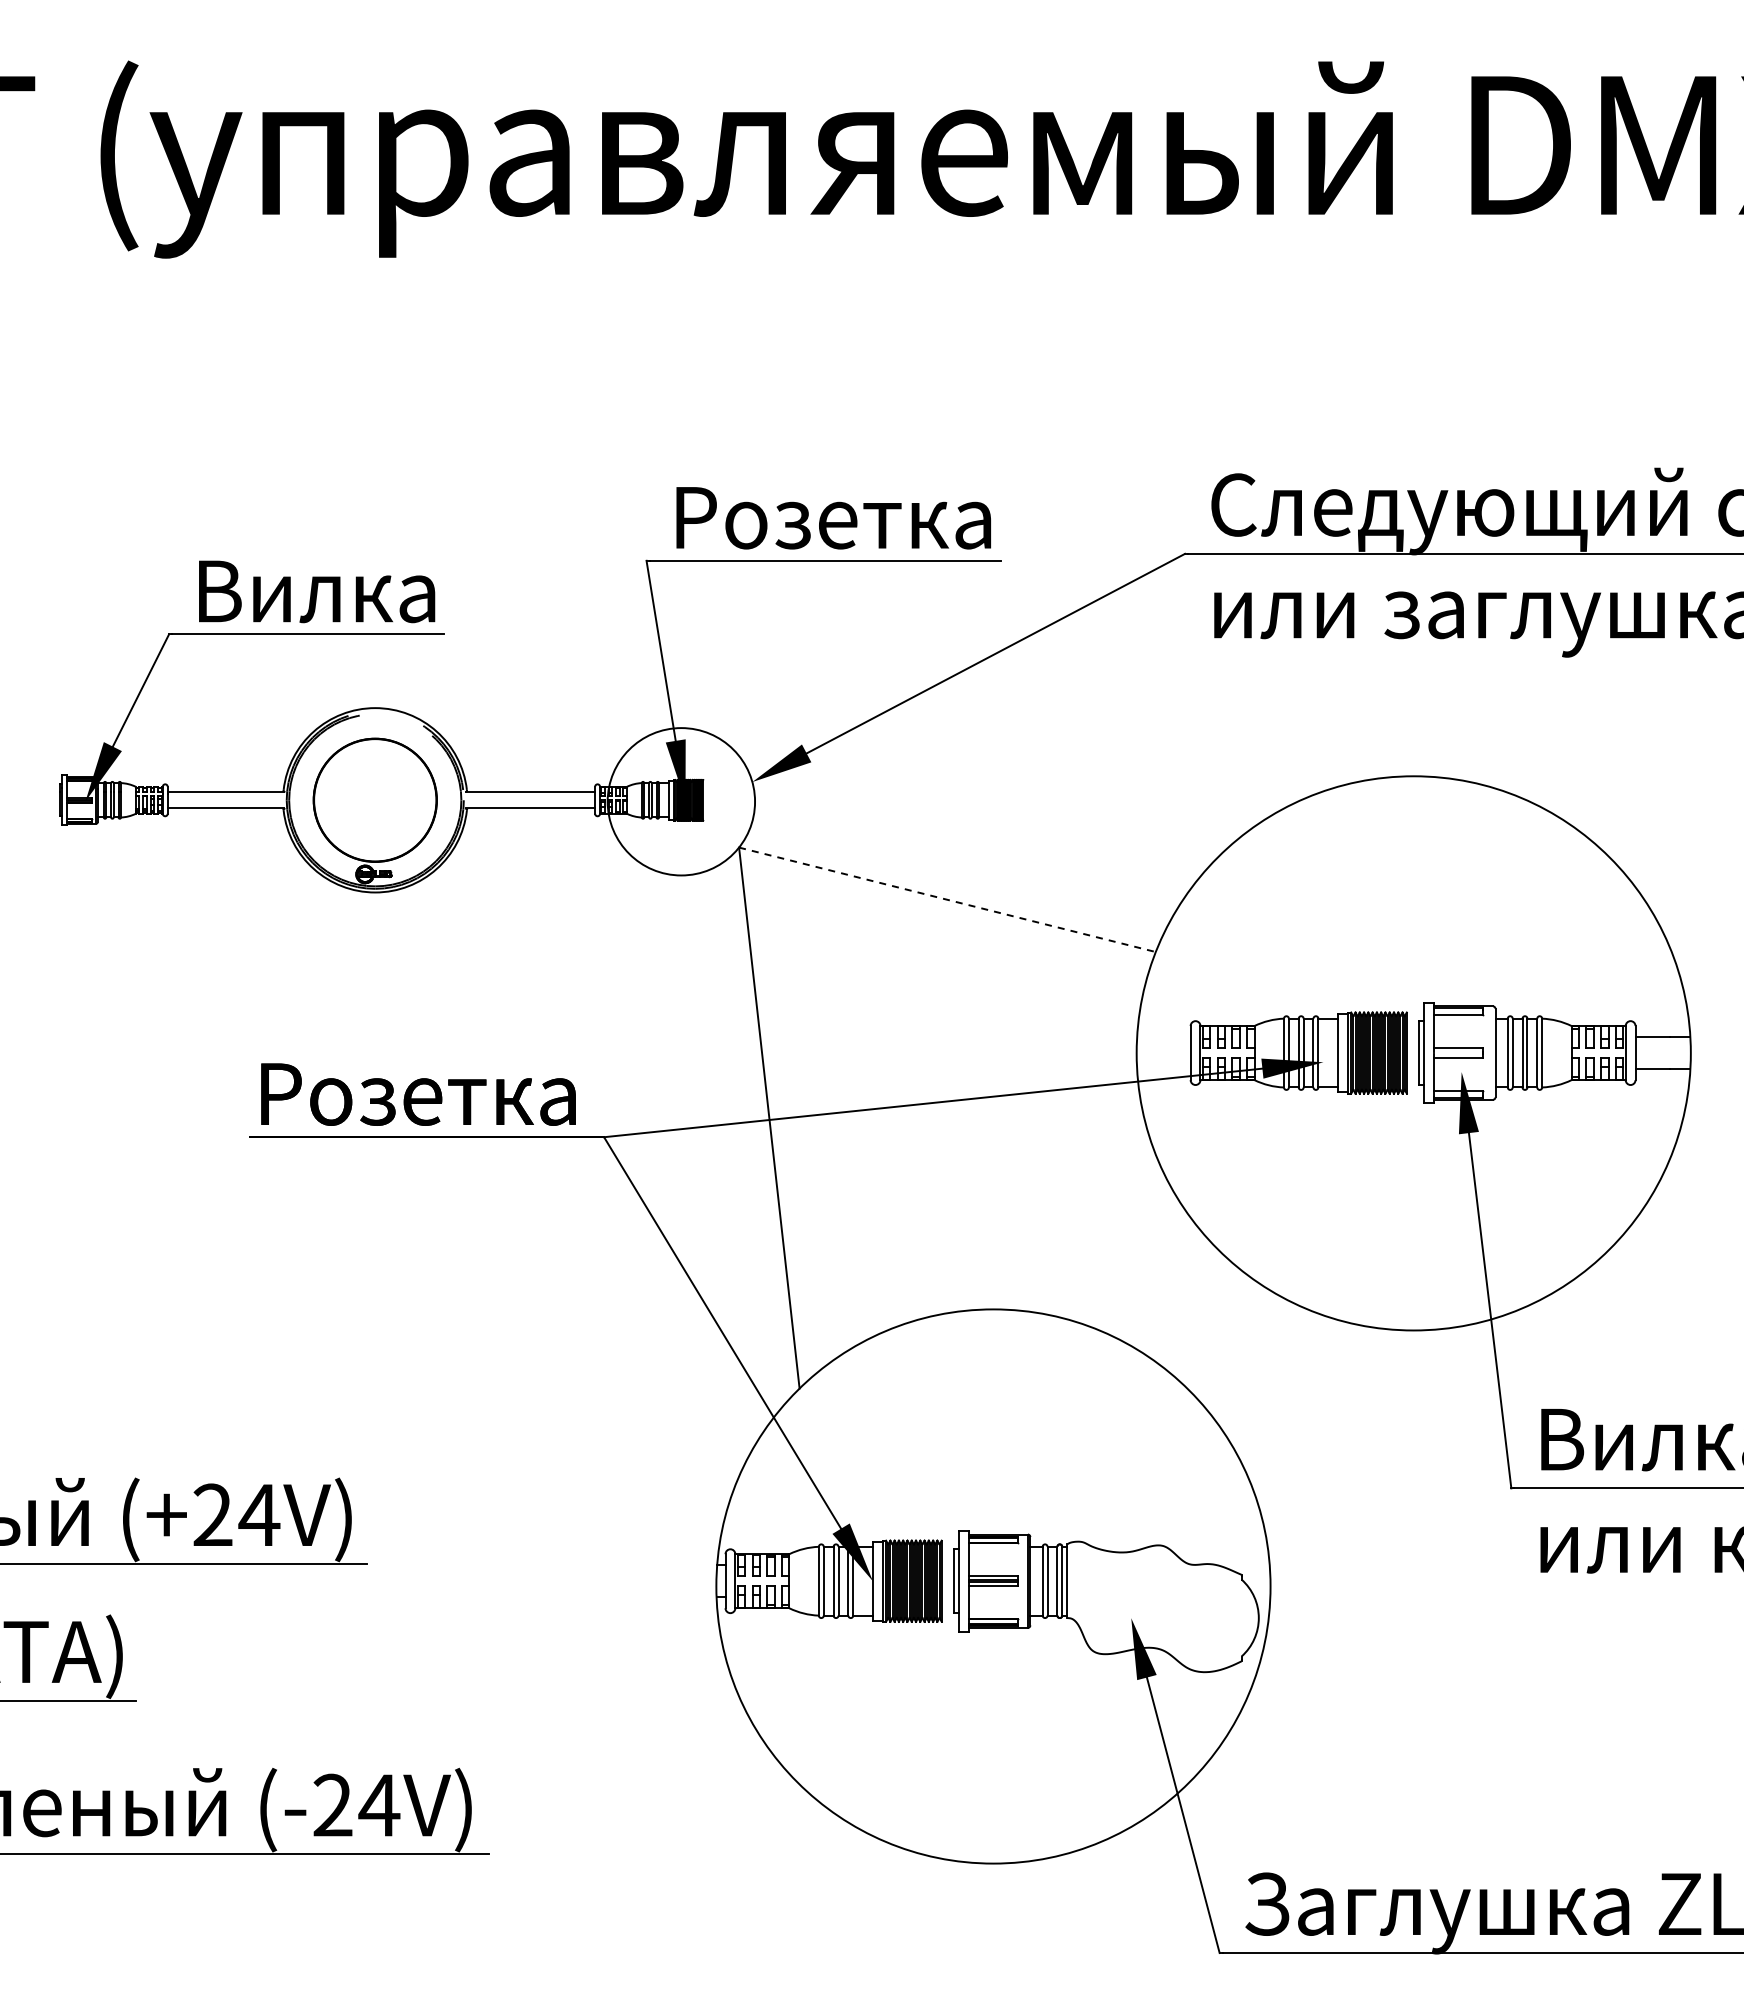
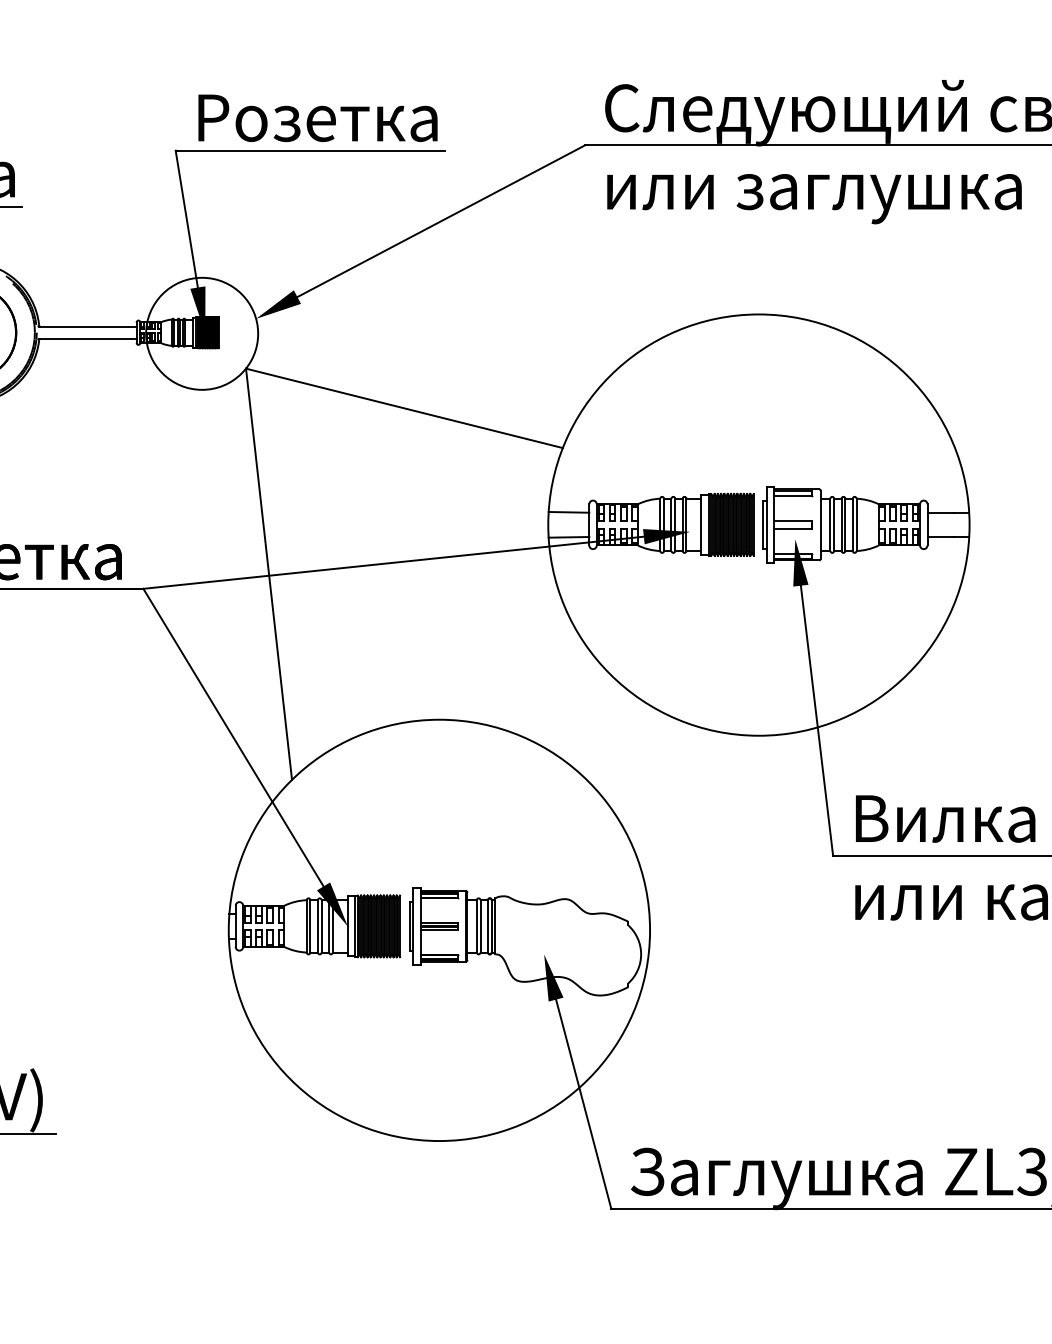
line: (947, 899) -> (404, 408), dashed -> solid
line: (1163, 1036) -> (568, 512), added
line: (1163, 1069) -> (568, 537), added

